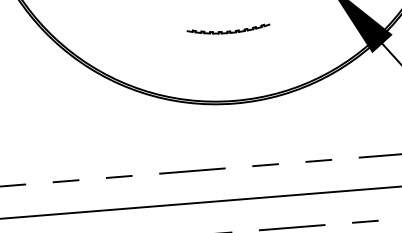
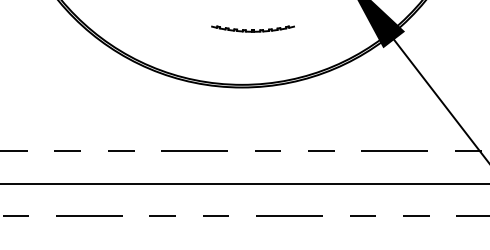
part: (228, 29) -> (252, 28), moved

